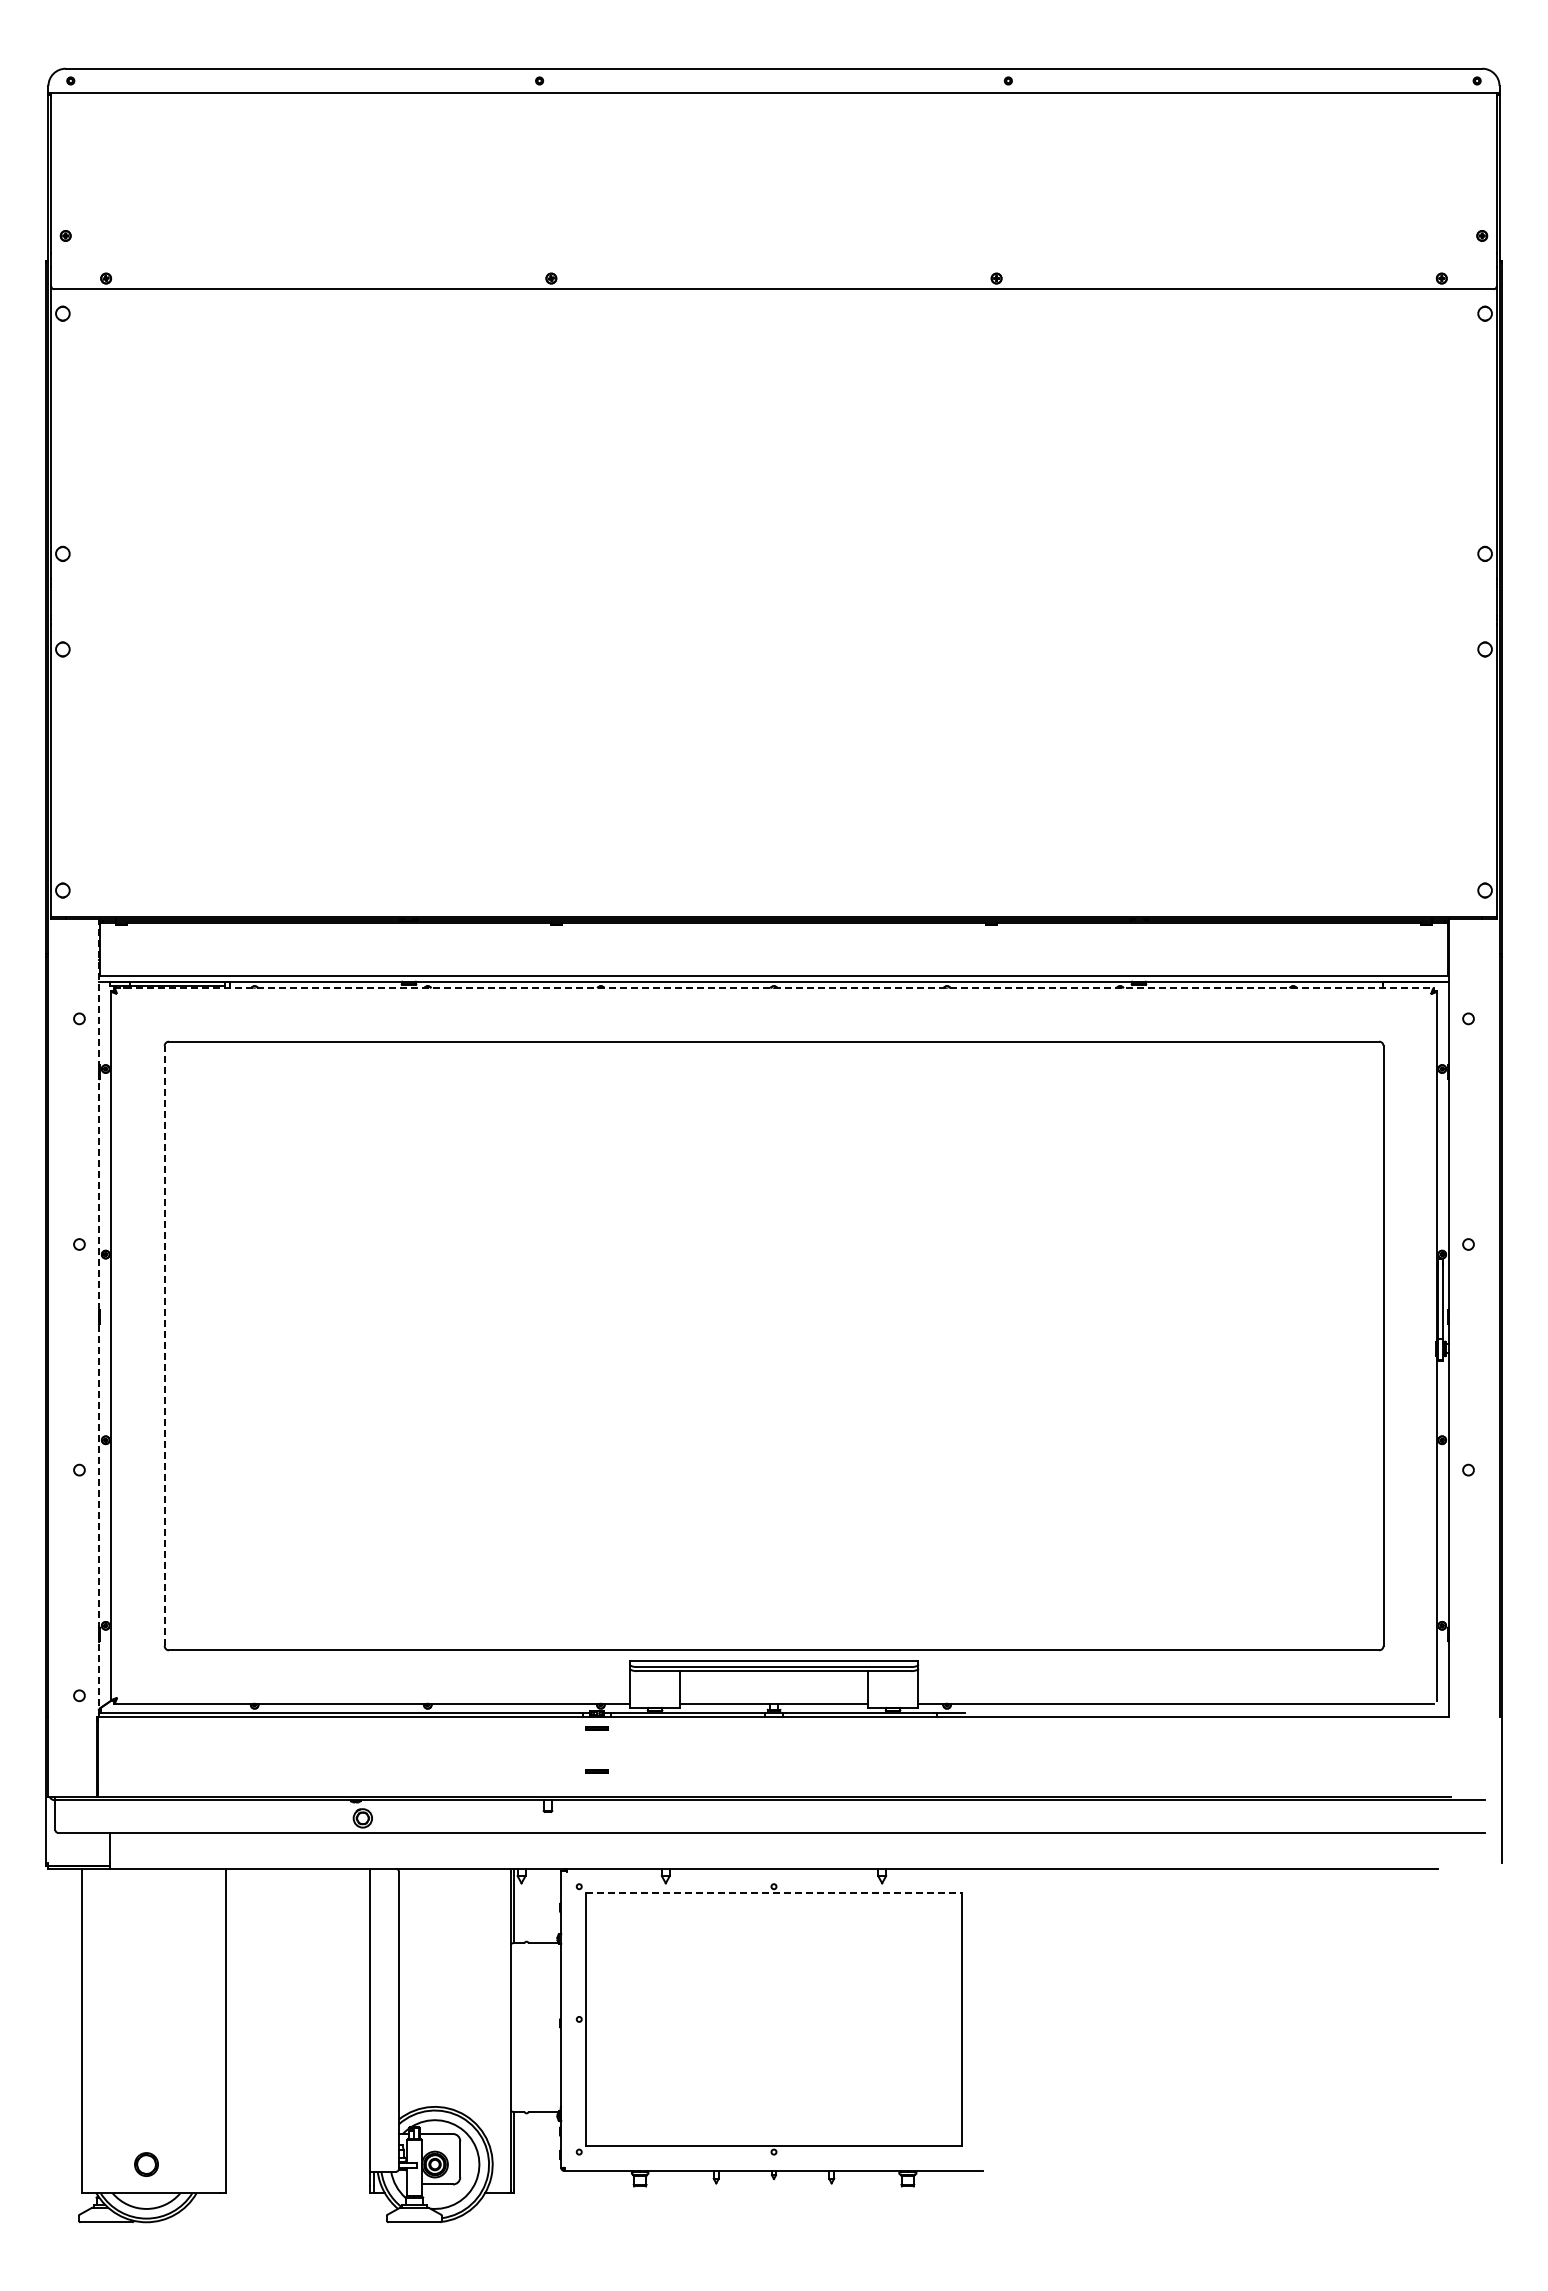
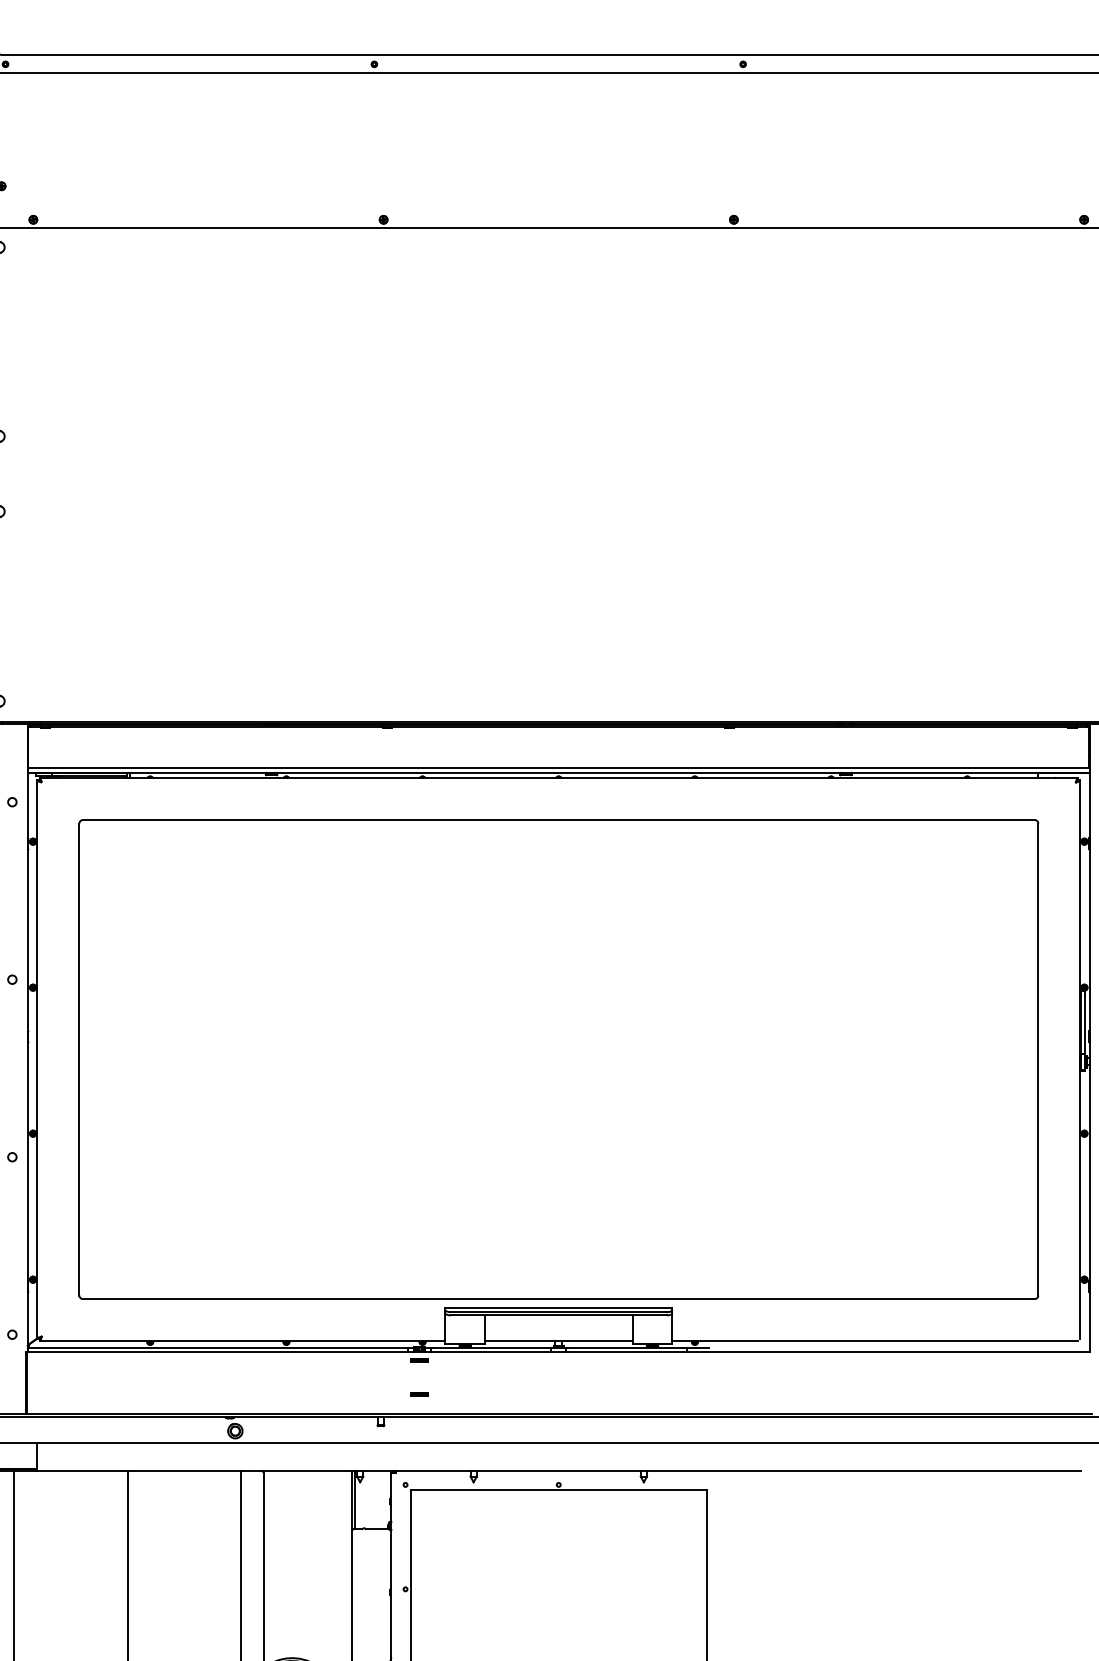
line: (774, 988) -> (559, 778), dashed -> solid
line: (98, 1317) -> (27, 1037), dashed -> solid
line: (164, 1345) -> (79, 1059), dashed -> solid
line: (773, 1892) -> (558, 1489), dashed -> solid

